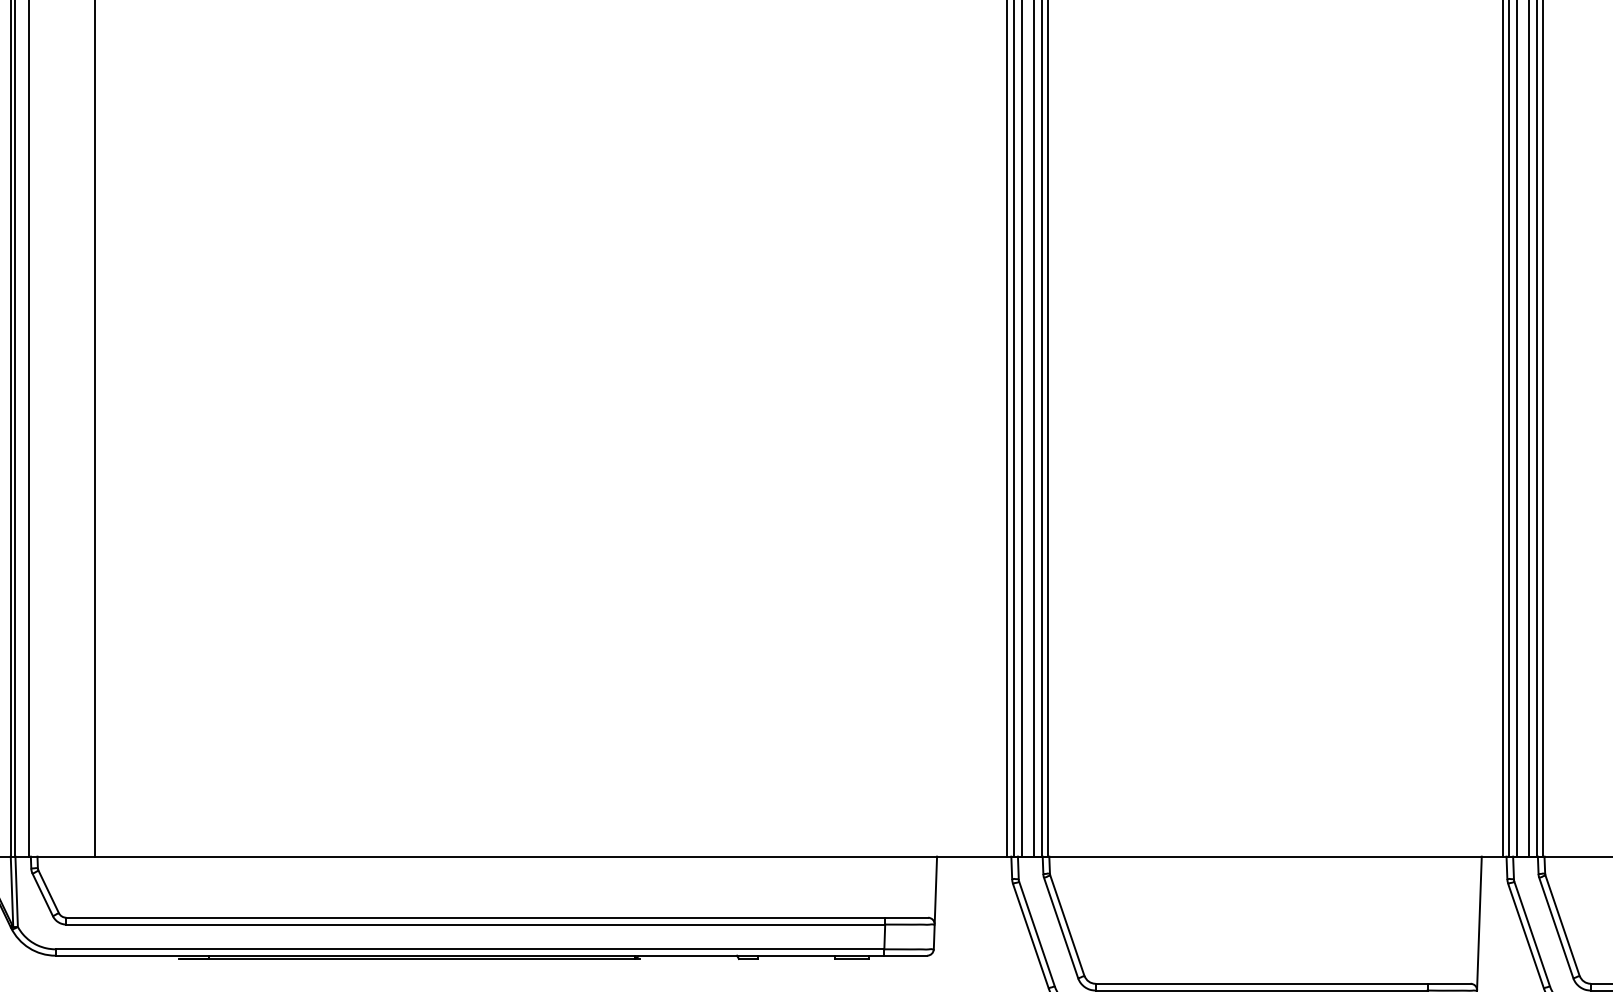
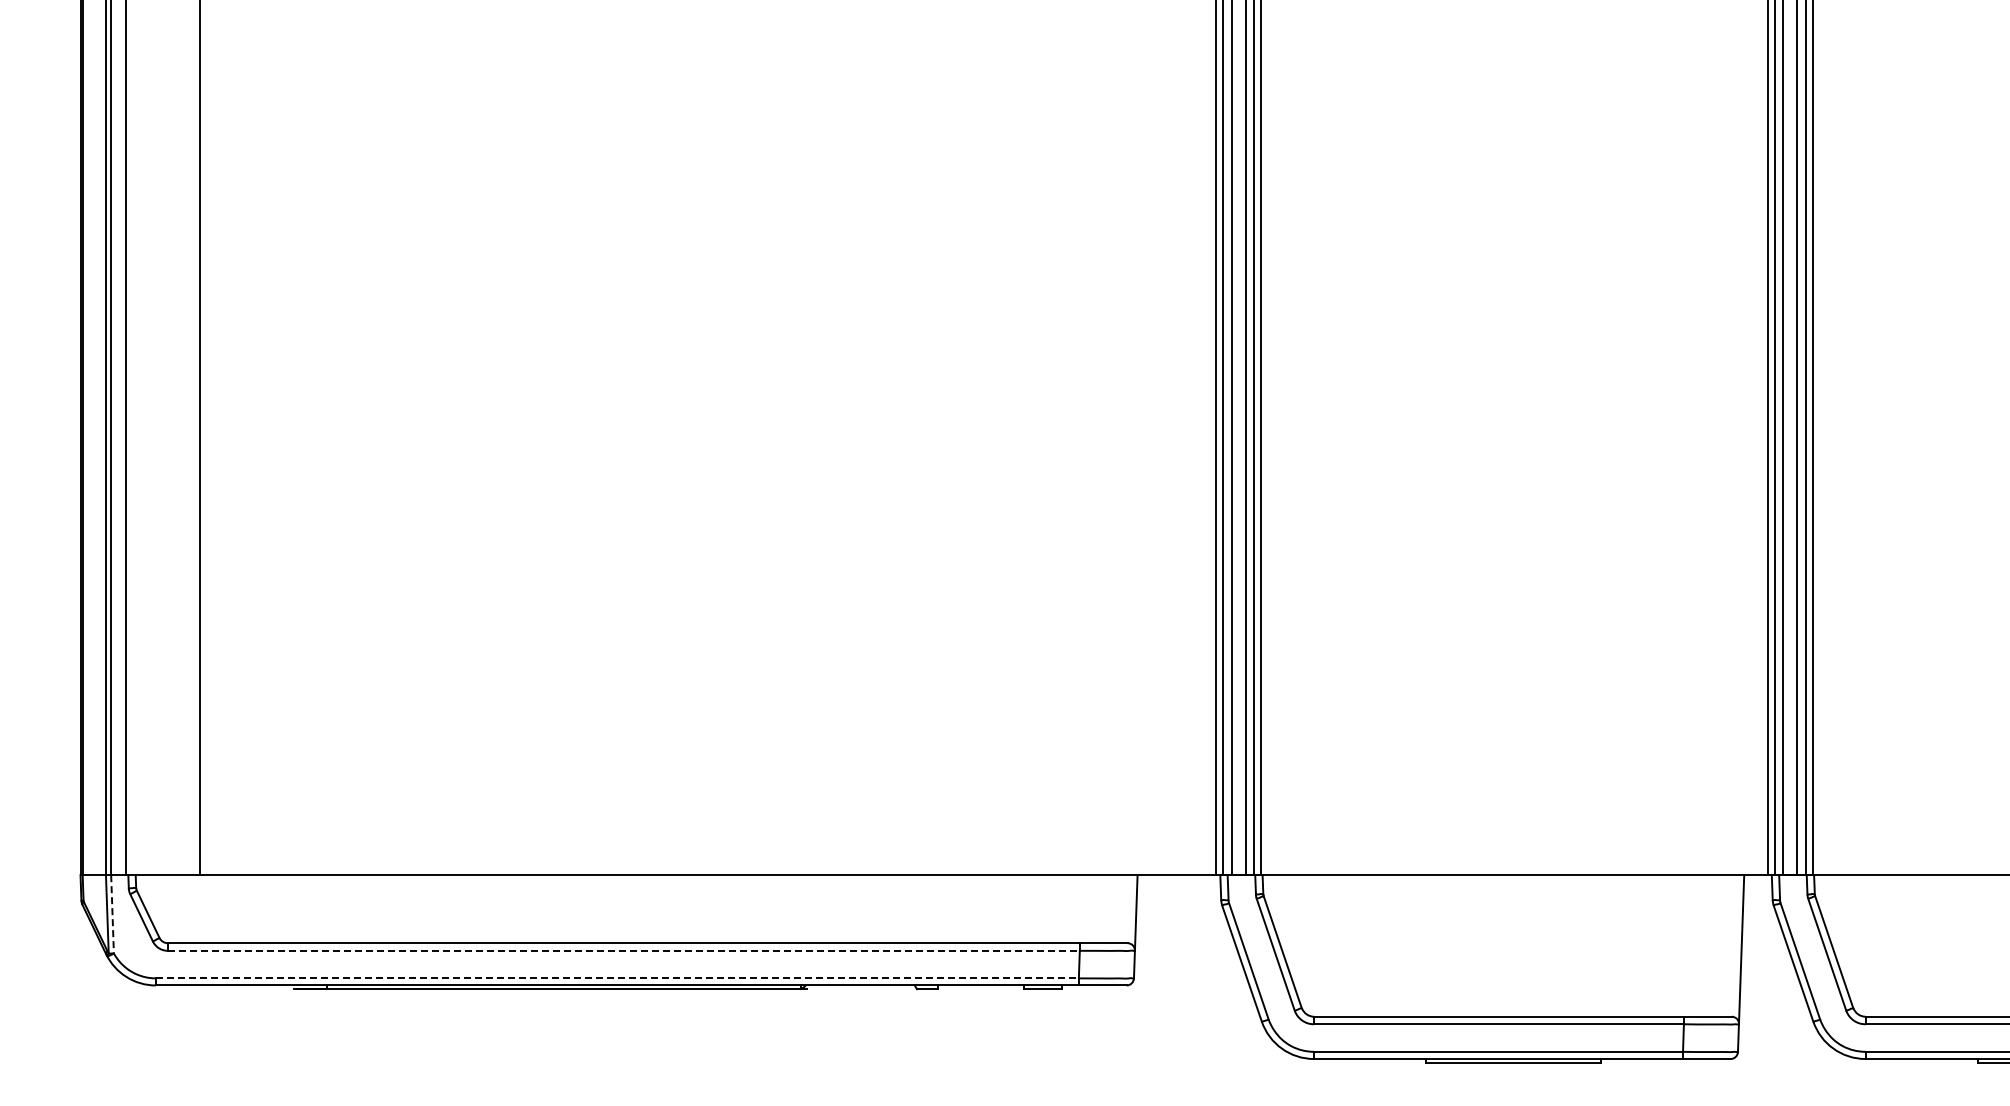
line: (16, 891) -> (112, 914), solid -> dashed
line: (475, 924) -> (623, 950), solid -> dashed
line: (470, 949) -> (617, 978), solid -> dashed

